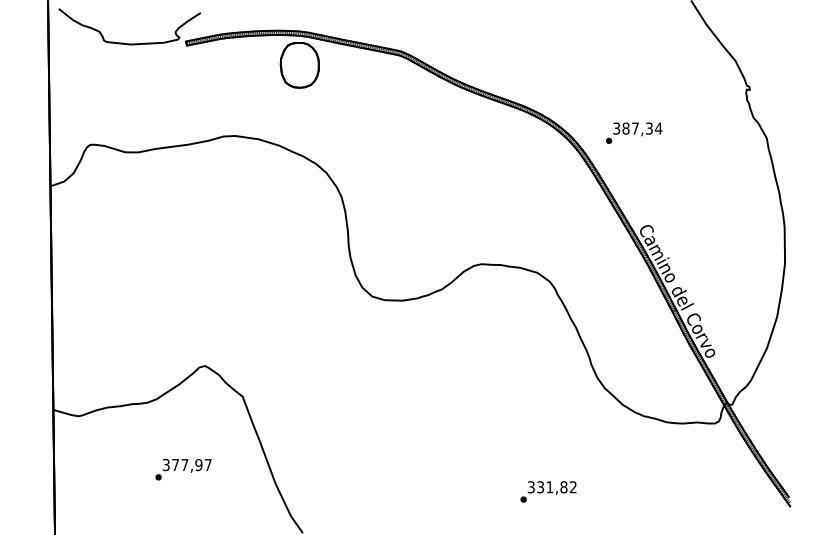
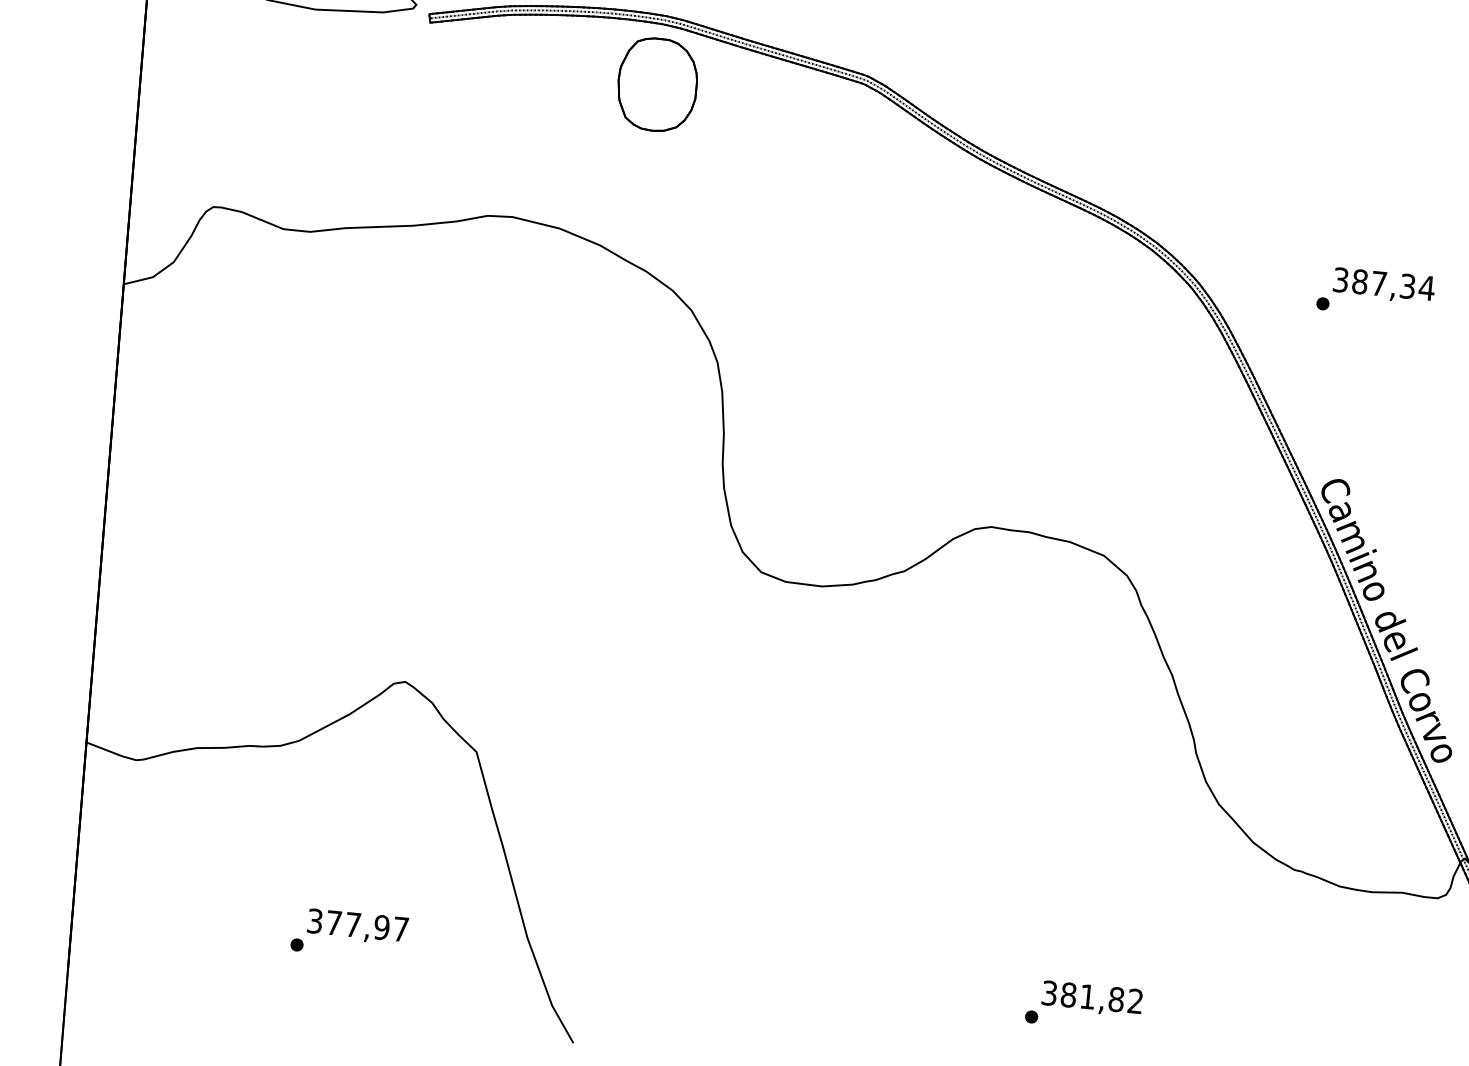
text: (634, 132) -> (1376, 291), moved
text: (183, 469) -> (349, 933), moved
text: (540, 487) -> (1068, 995), 331,82 -> 381,82

